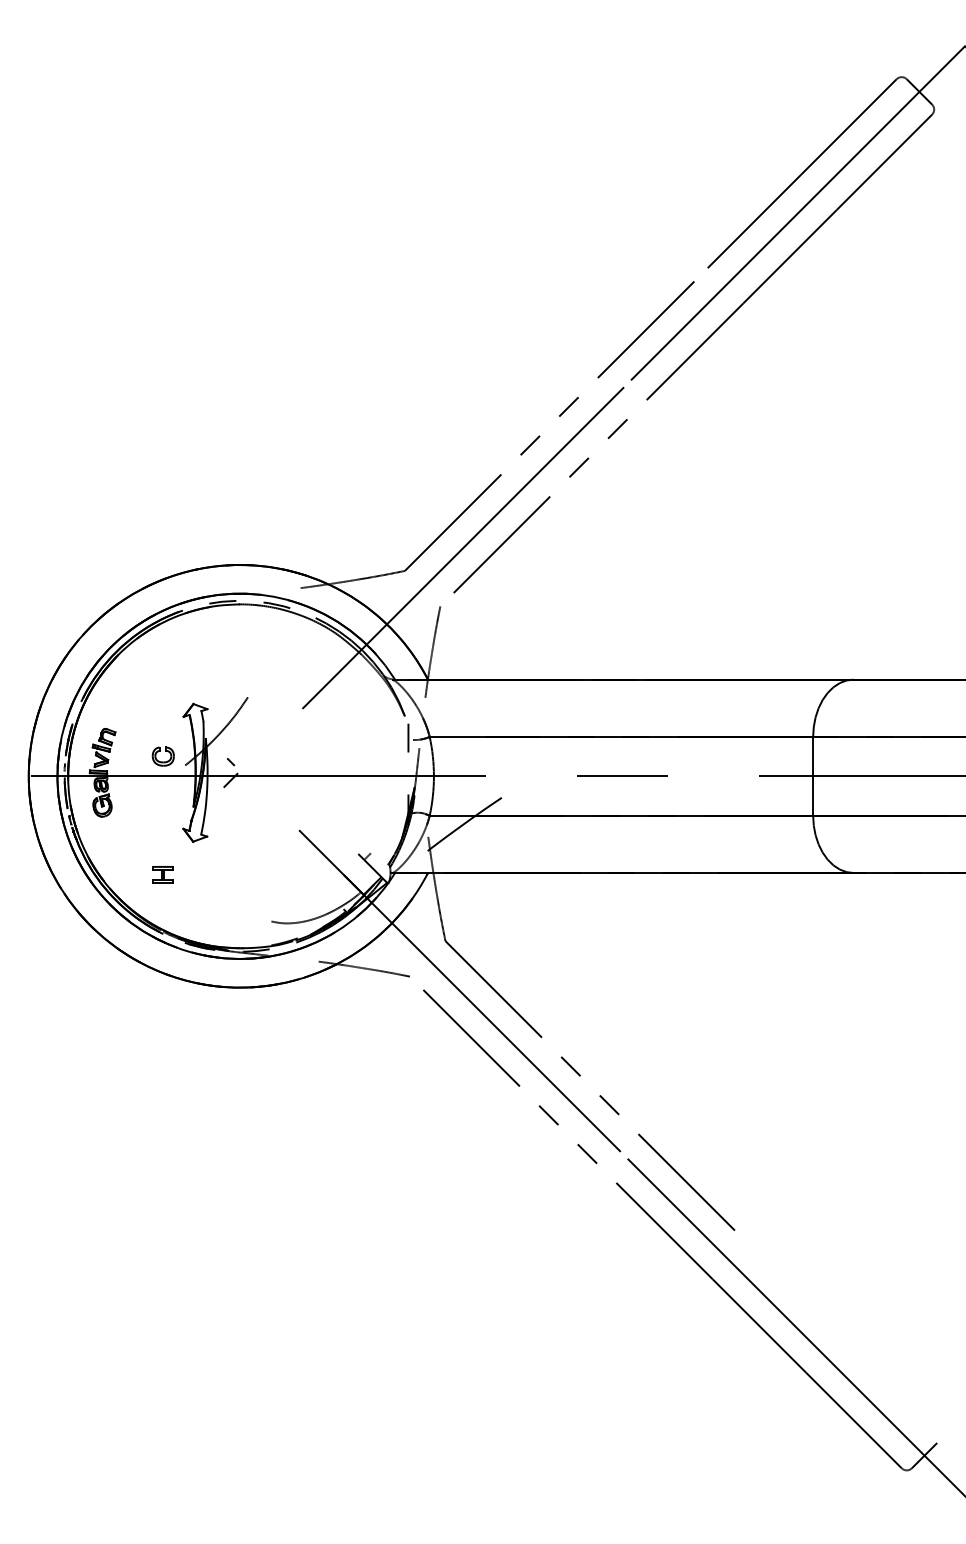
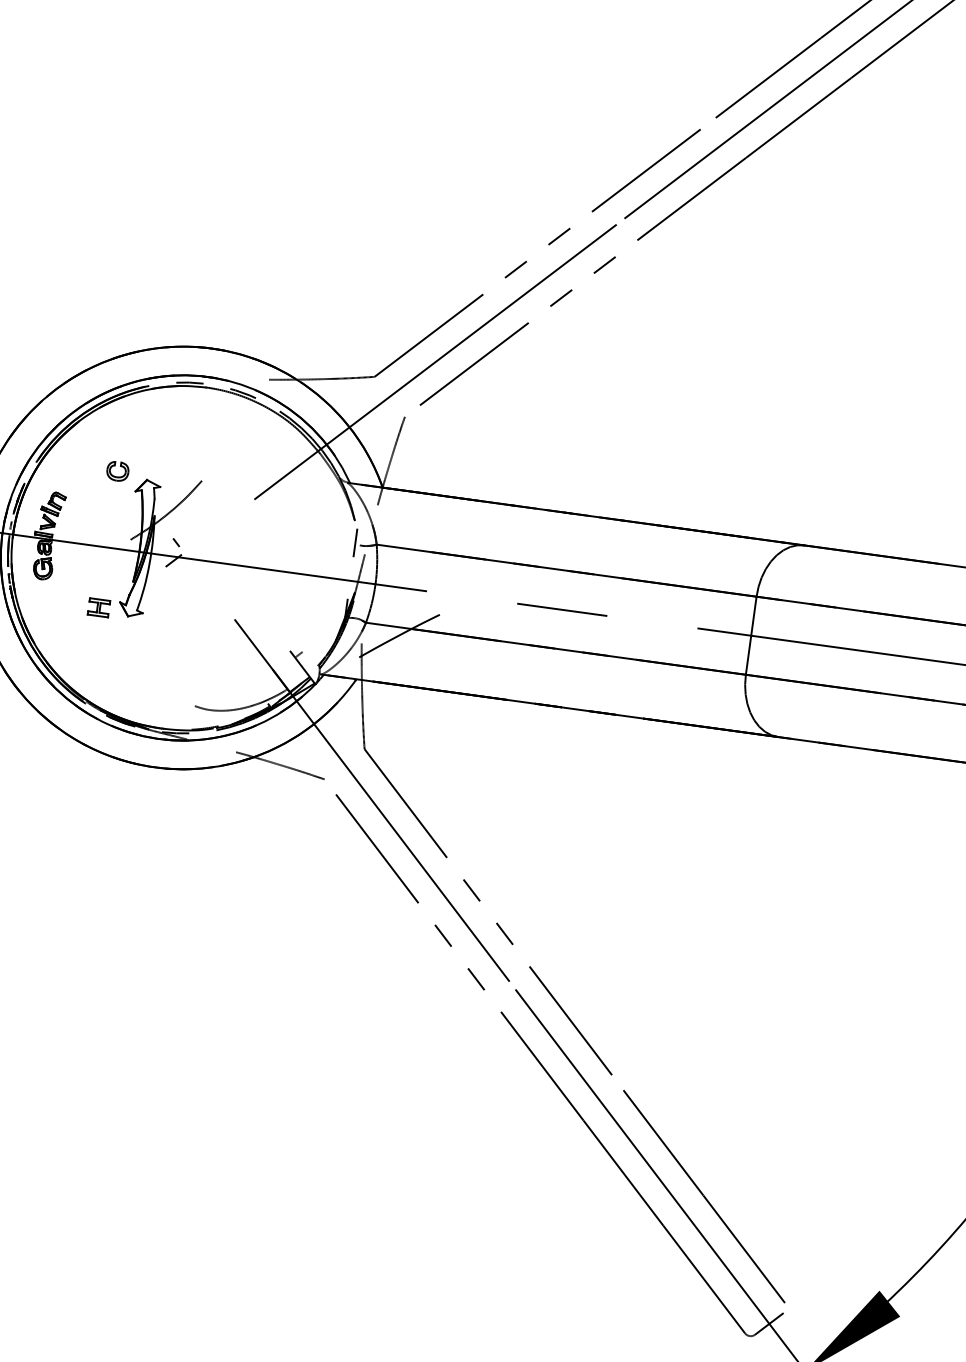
part: (162, 756) -> (117, 471), moved
part: (162, 874) -> (98, 607), moved
line: (842, 1338) -> (703, 1196), added

